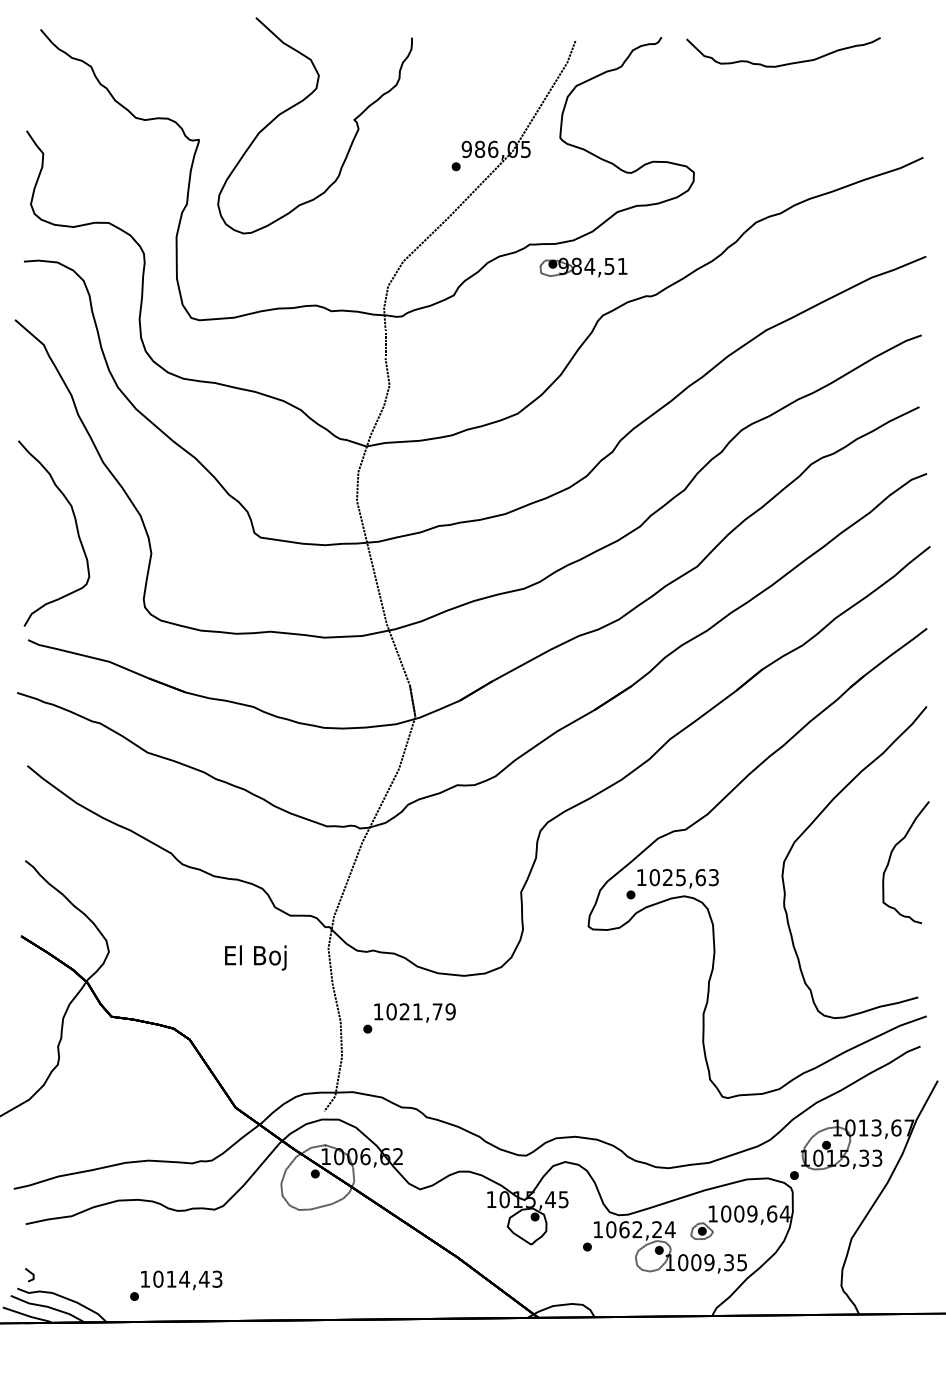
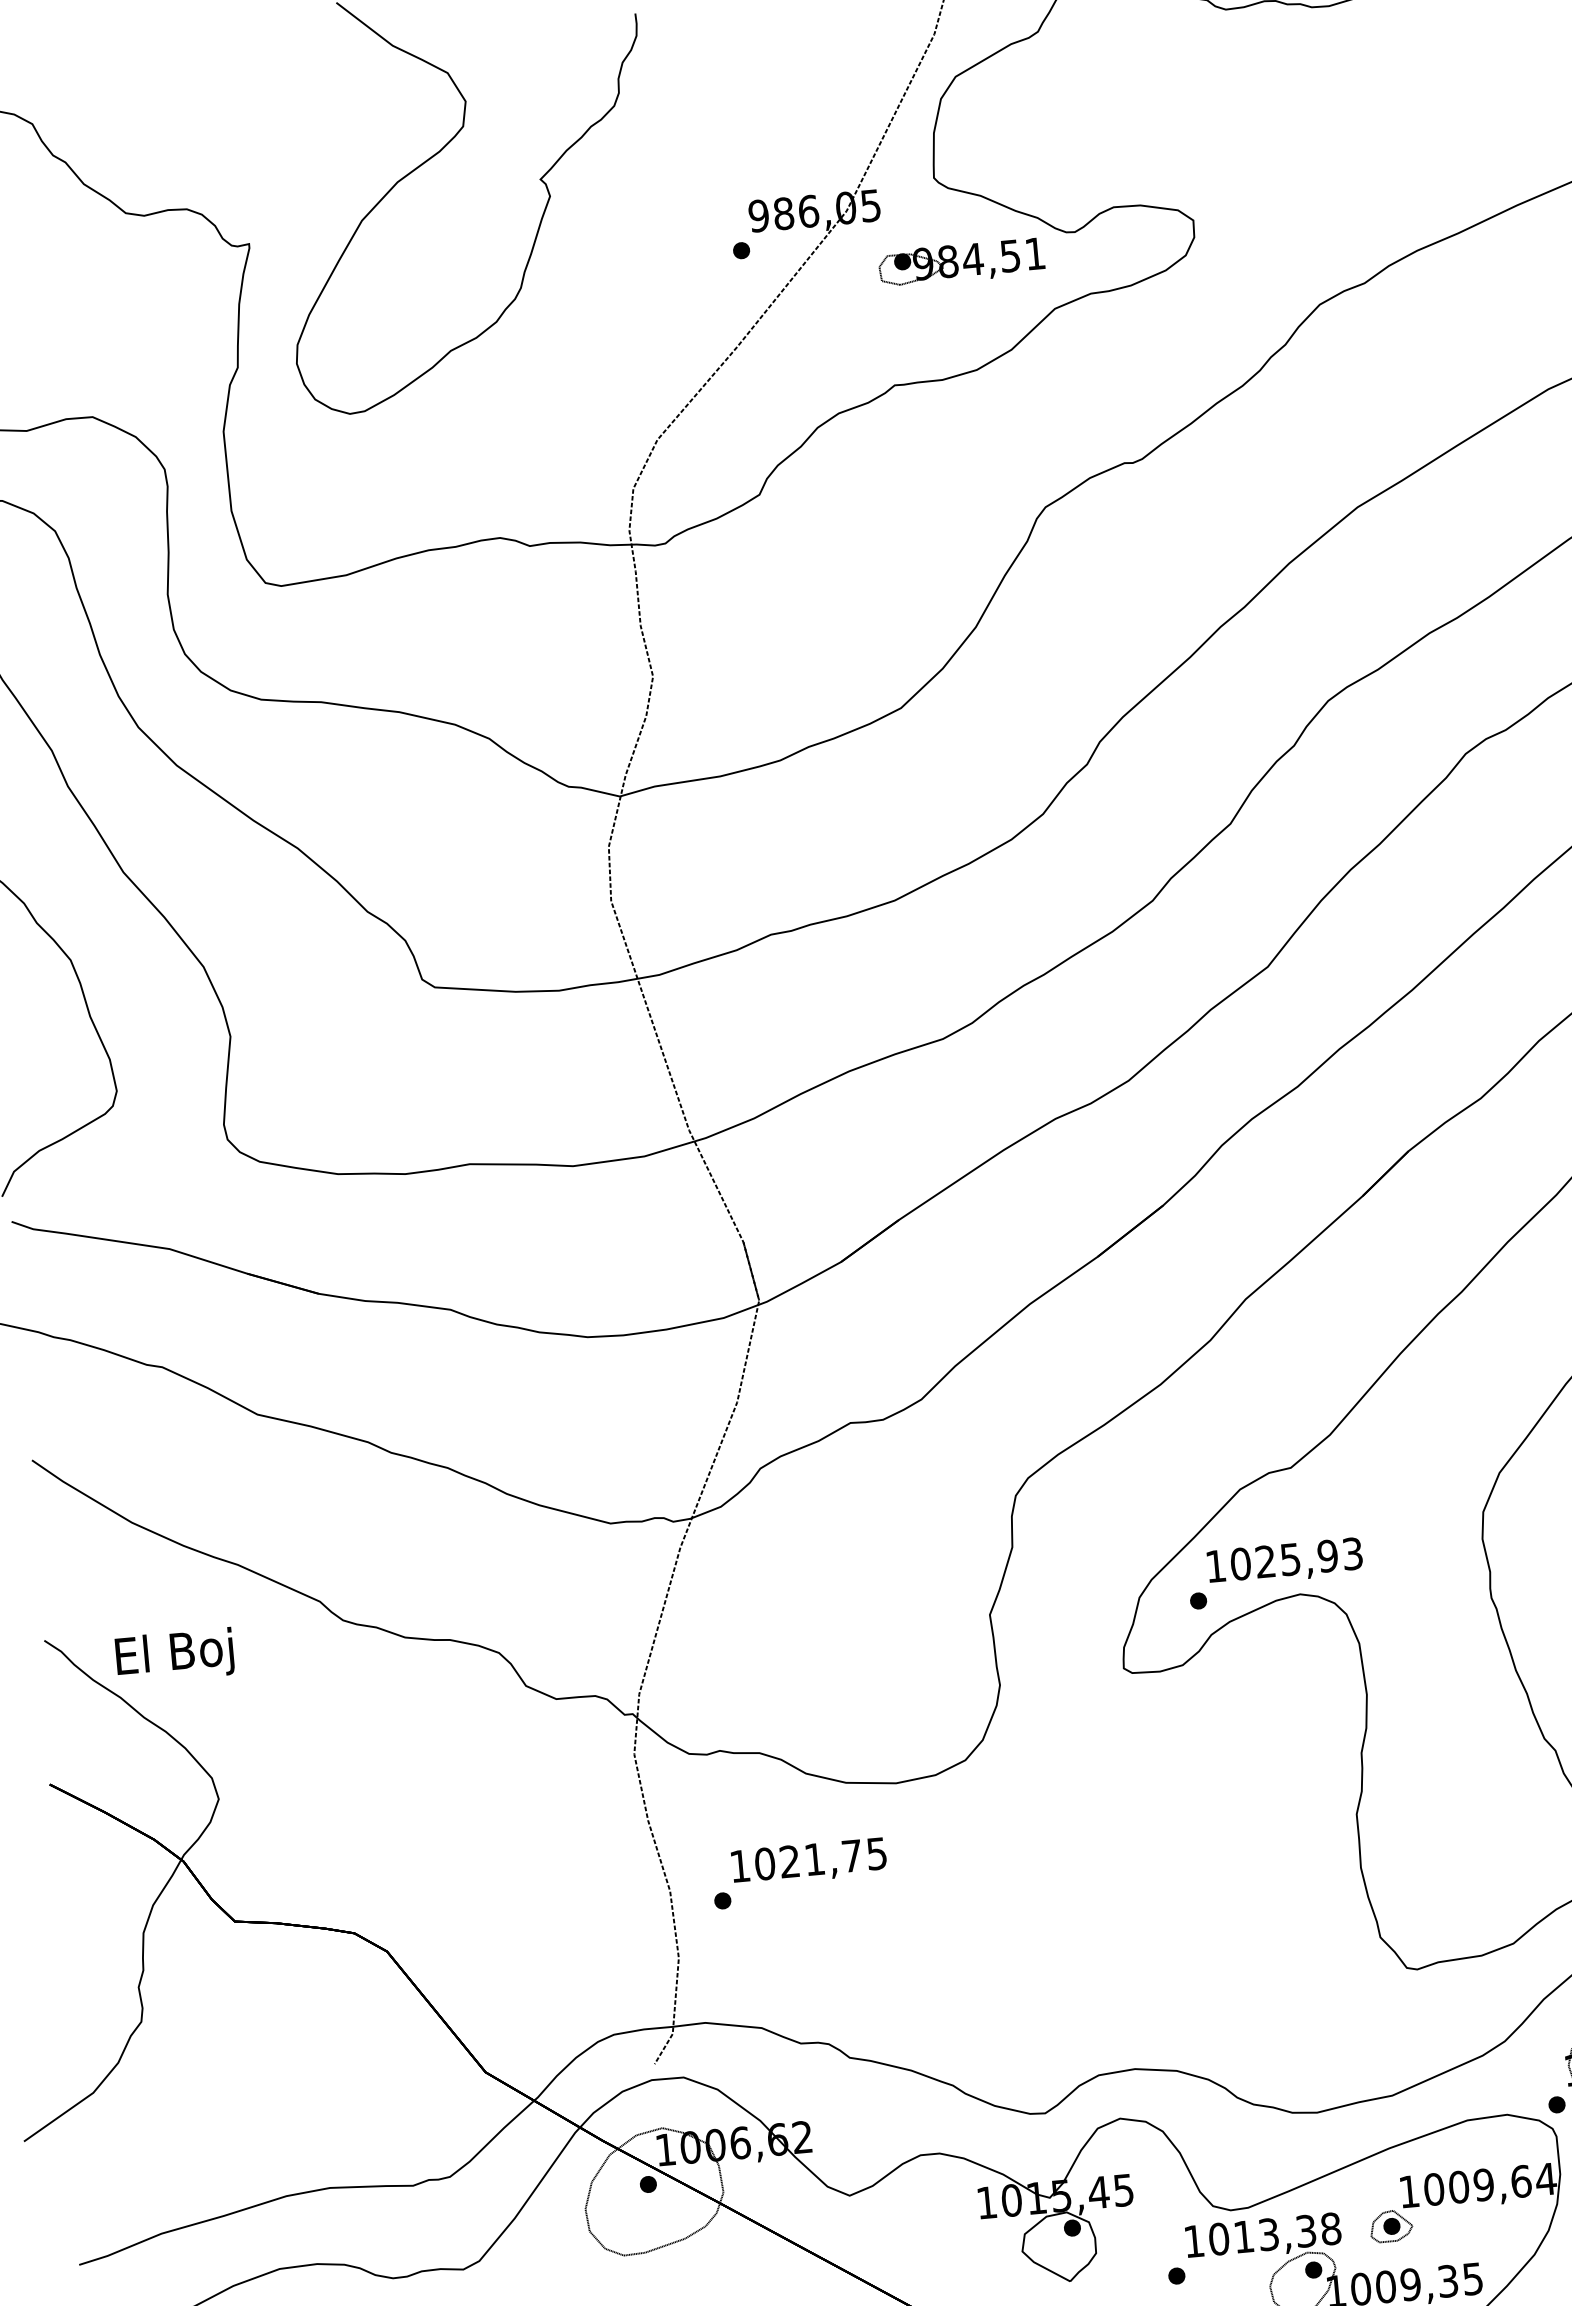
part: (583, 267) -> (961, 262), moved
text: (700, 877) -> (1327, 1555), 1025,63 -> 1025,93
text: (255, 957) -> (174, 1655), moved
text: (450, 1011) -> (876, 1853), 1021,79 -> 1021,75
text: (647, 1229) -> (1287, 2232), 1062,24 -> 1013,38

